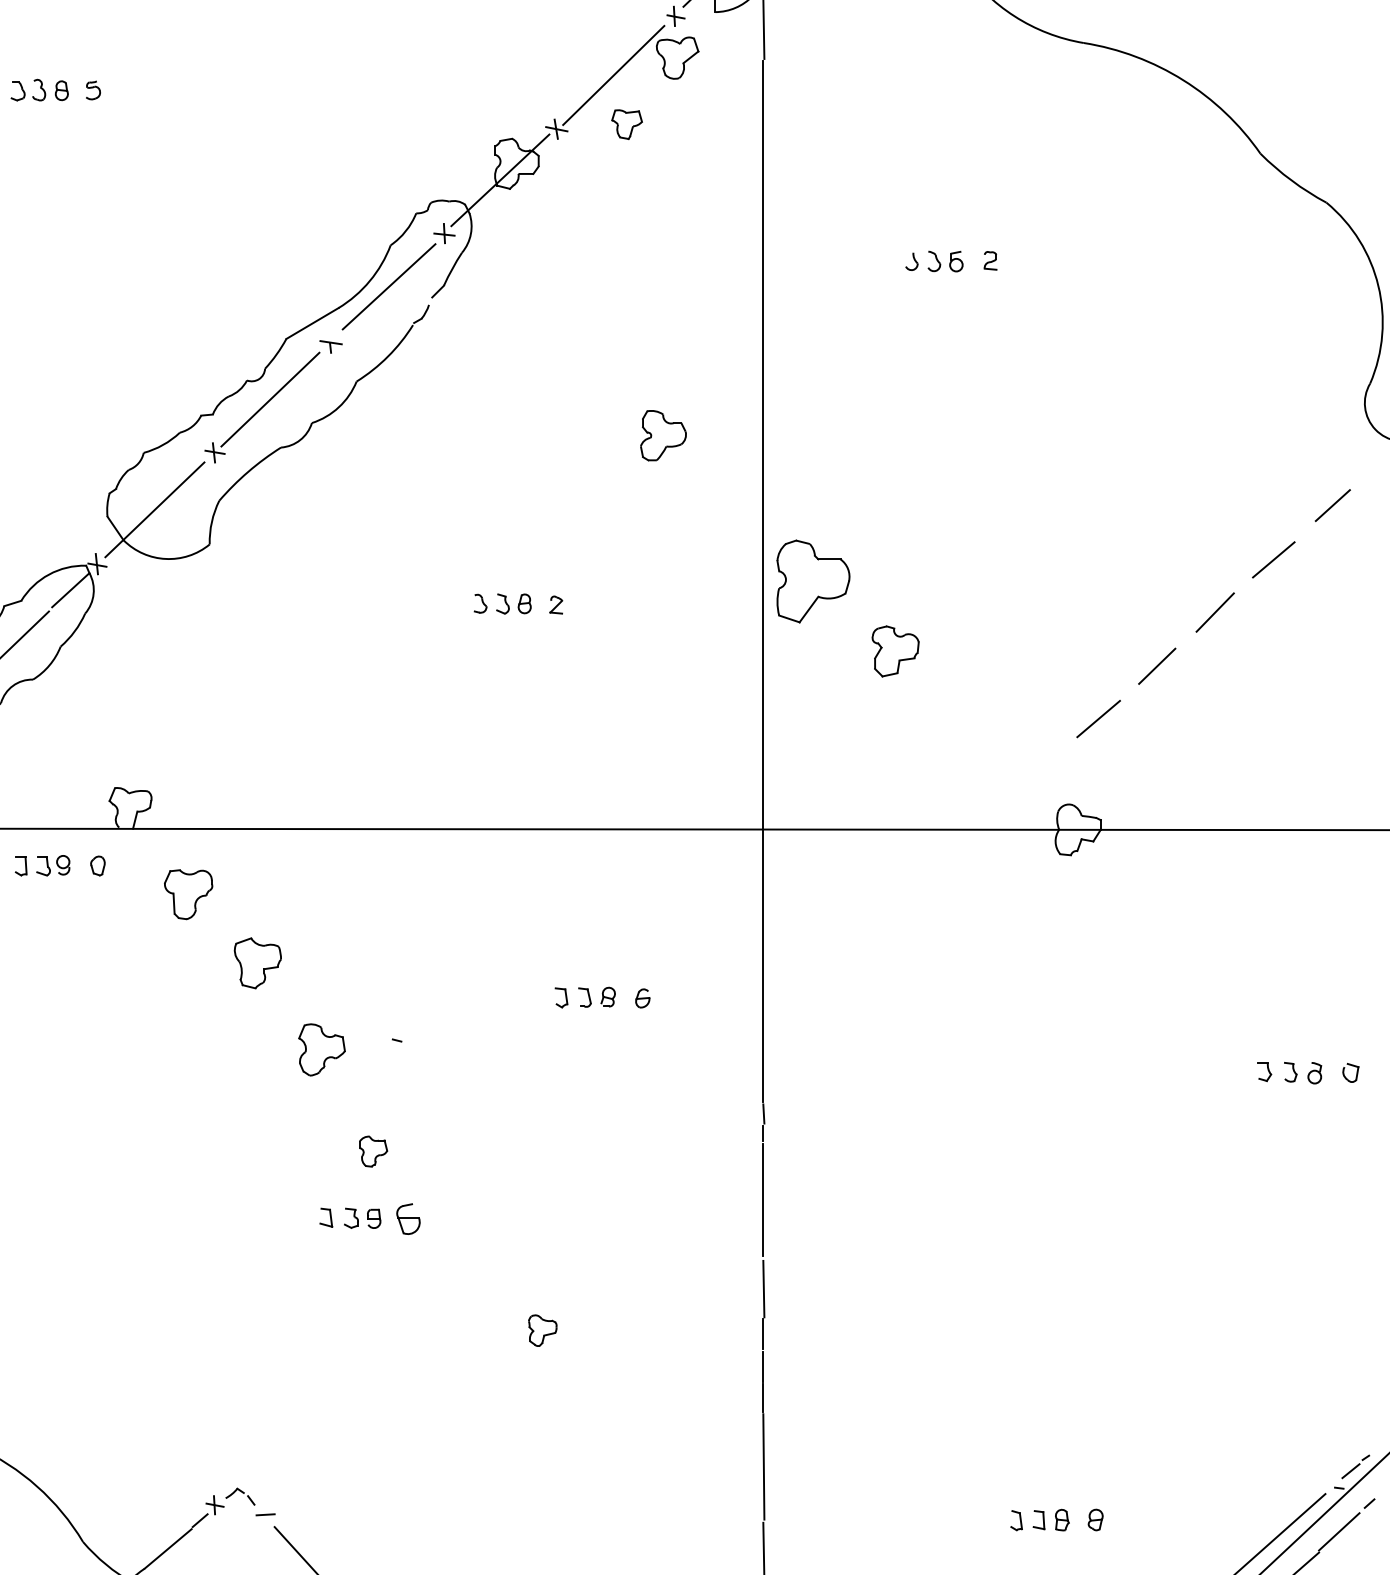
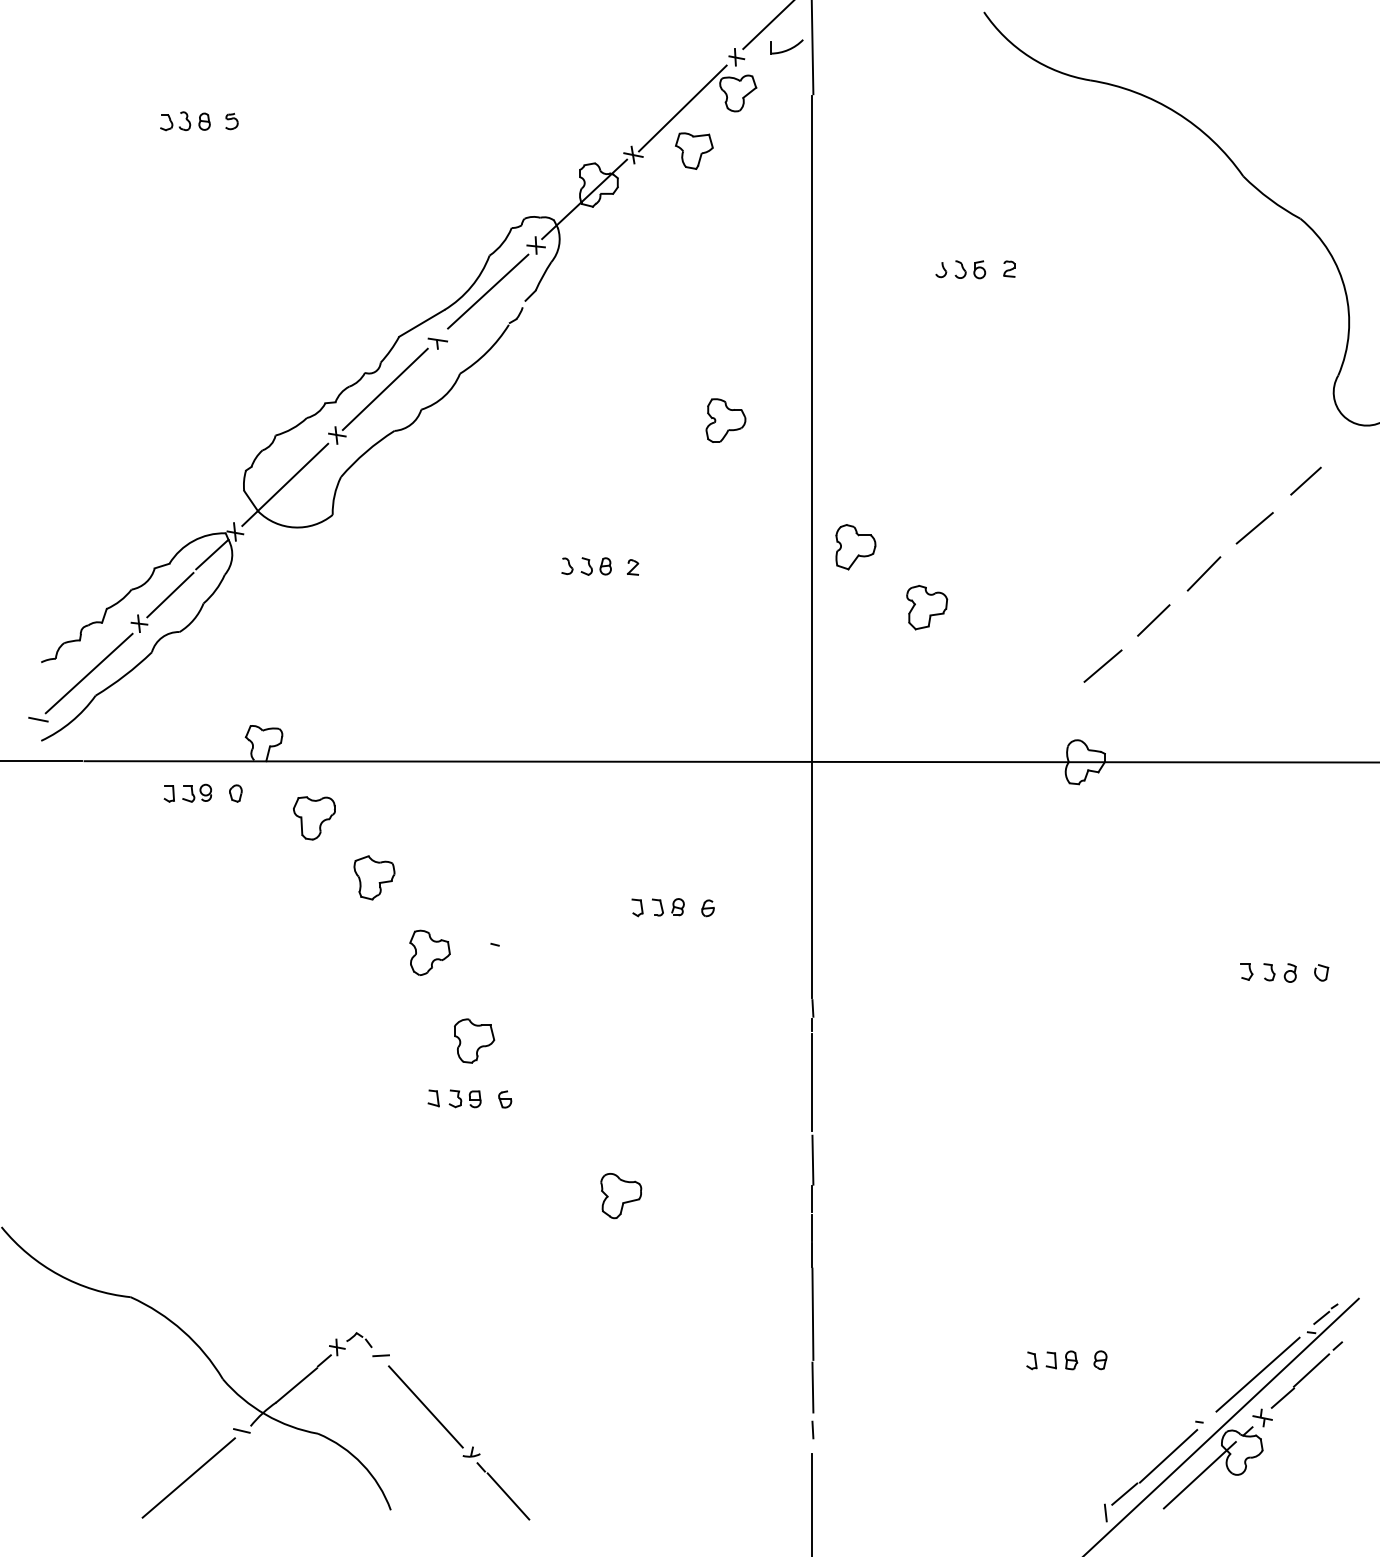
part: (627, 123) -> (694, 150), size x1.43
part: (812, 582) -> (855, 547), size x0.62
part: (373, 1150) -> (474, 1040), size x1.67
part: (409, 1219) -> (505, 1099), size x0.62
part: (542, 1331) -> (621, 1196), size x1.67

